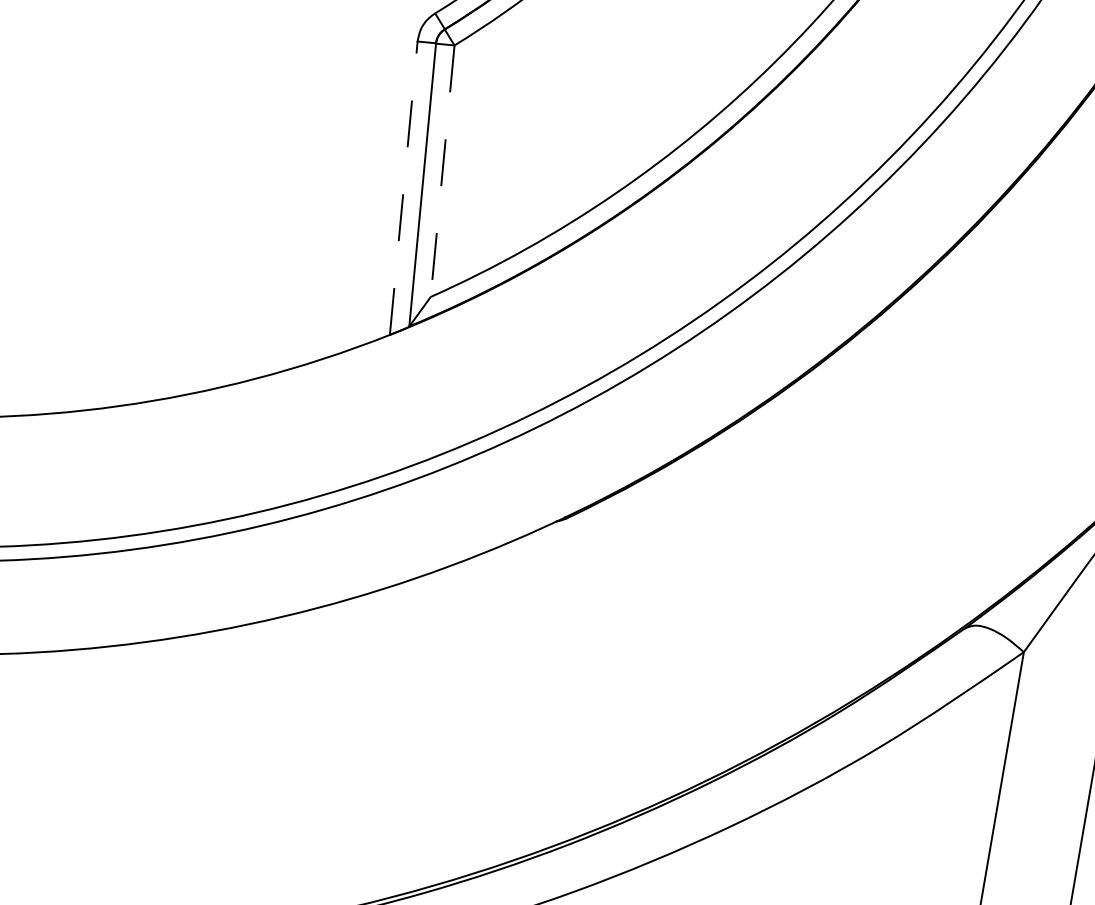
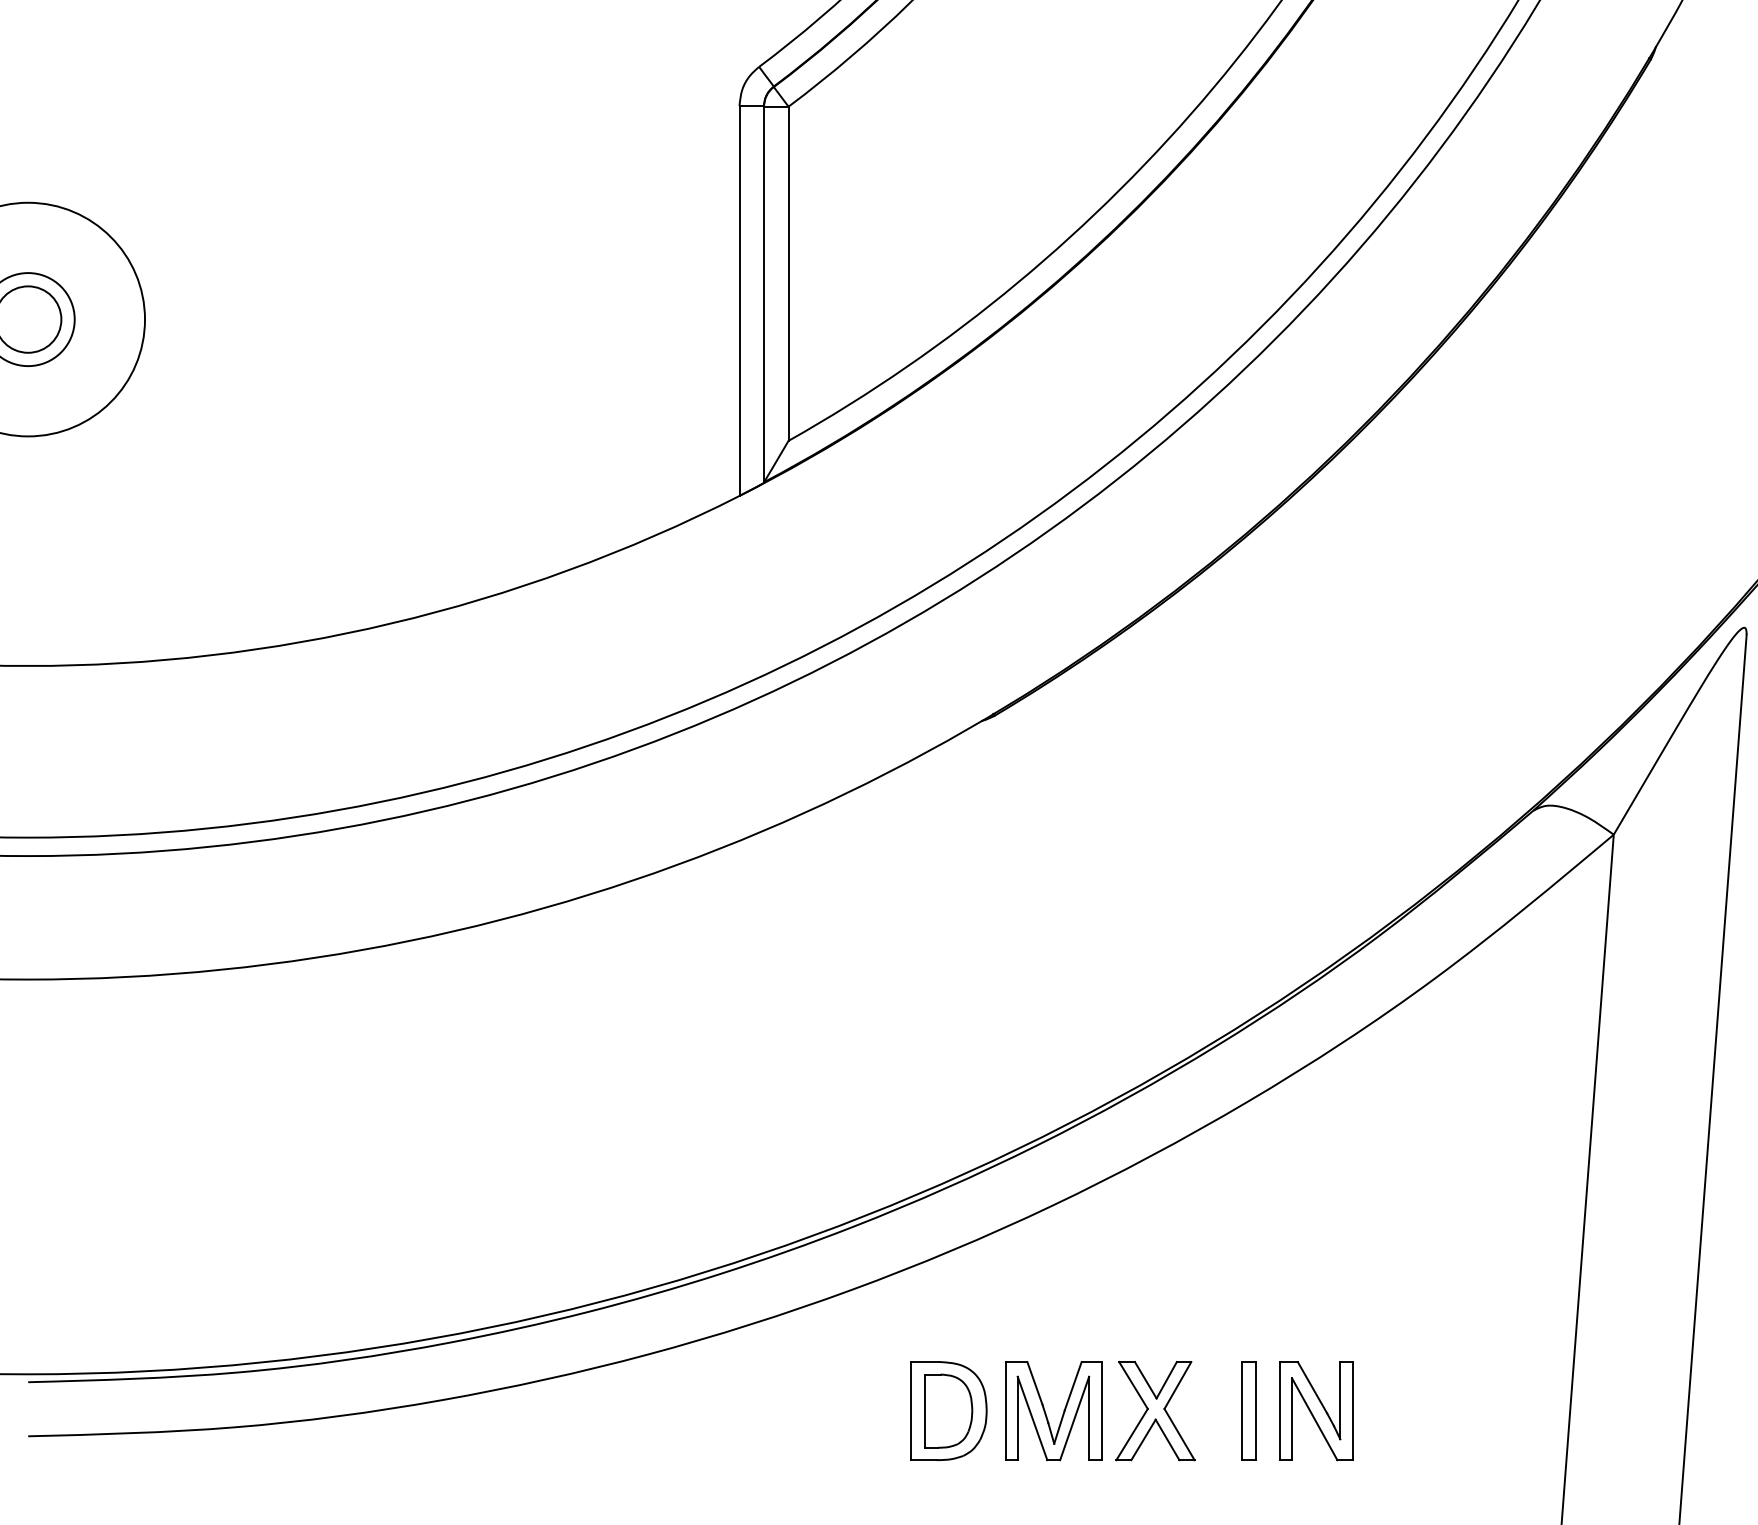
line: (442, 171) -> (788, 274), dashed -> solid
line: (403, 188) -> (739, 301), dashed -> solid

